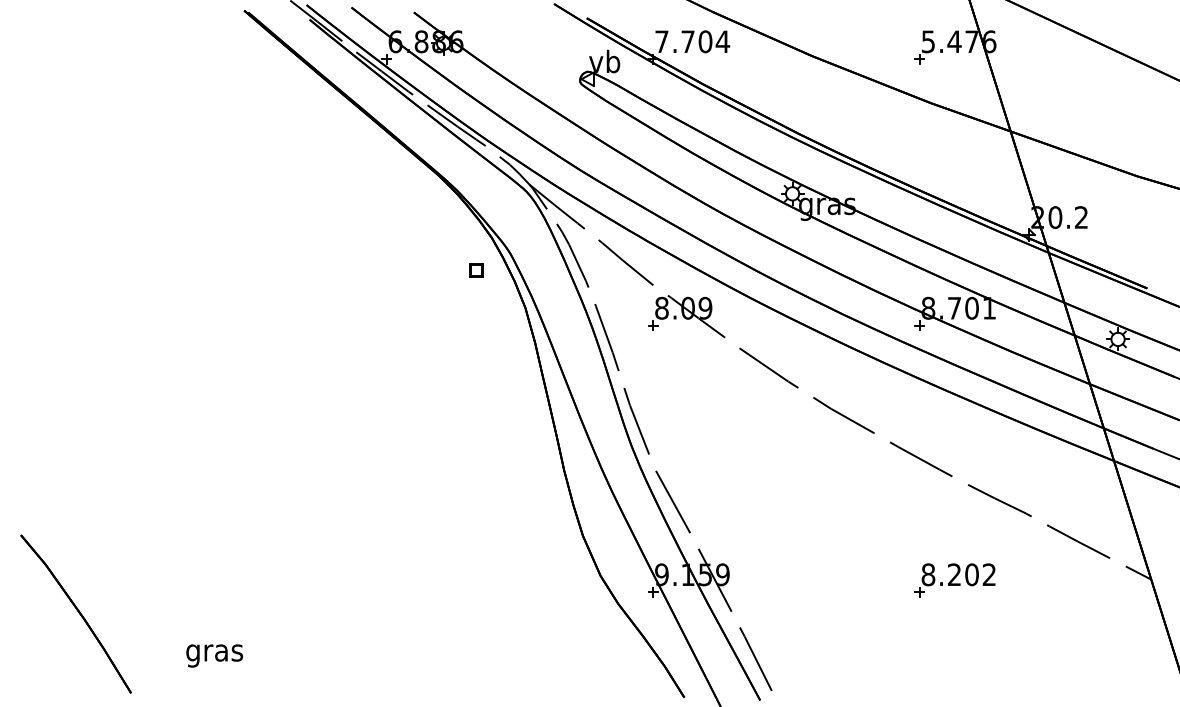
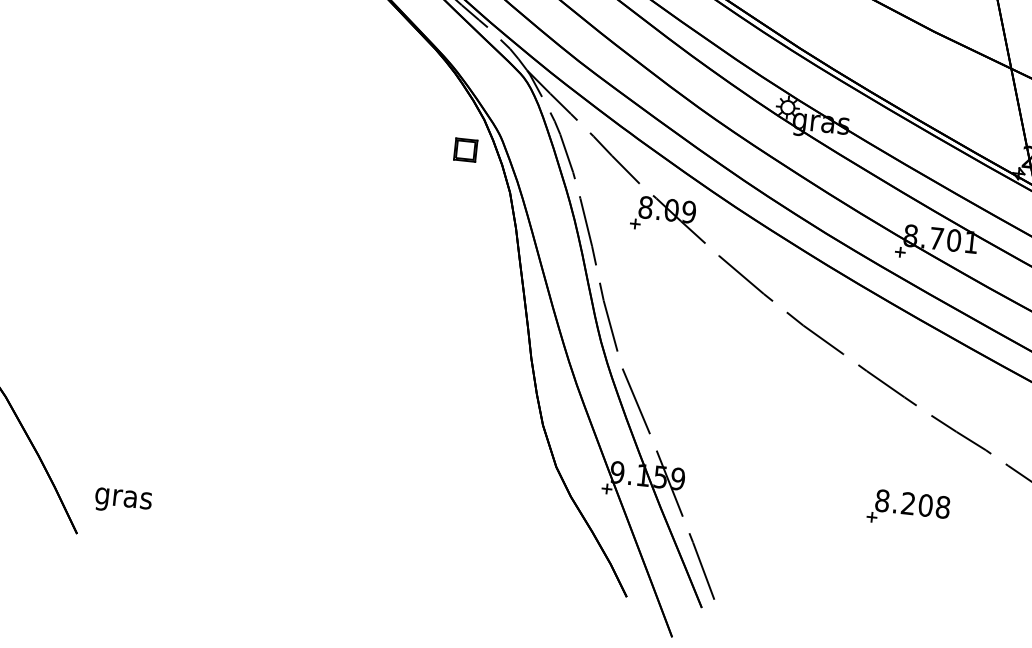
part: (476, 270) -> (465, 150), size x1.6
text: (989, 574) -> (943, 507), 8.202 -> 8.208
text: (214, 655) -> (123, 500), moved

